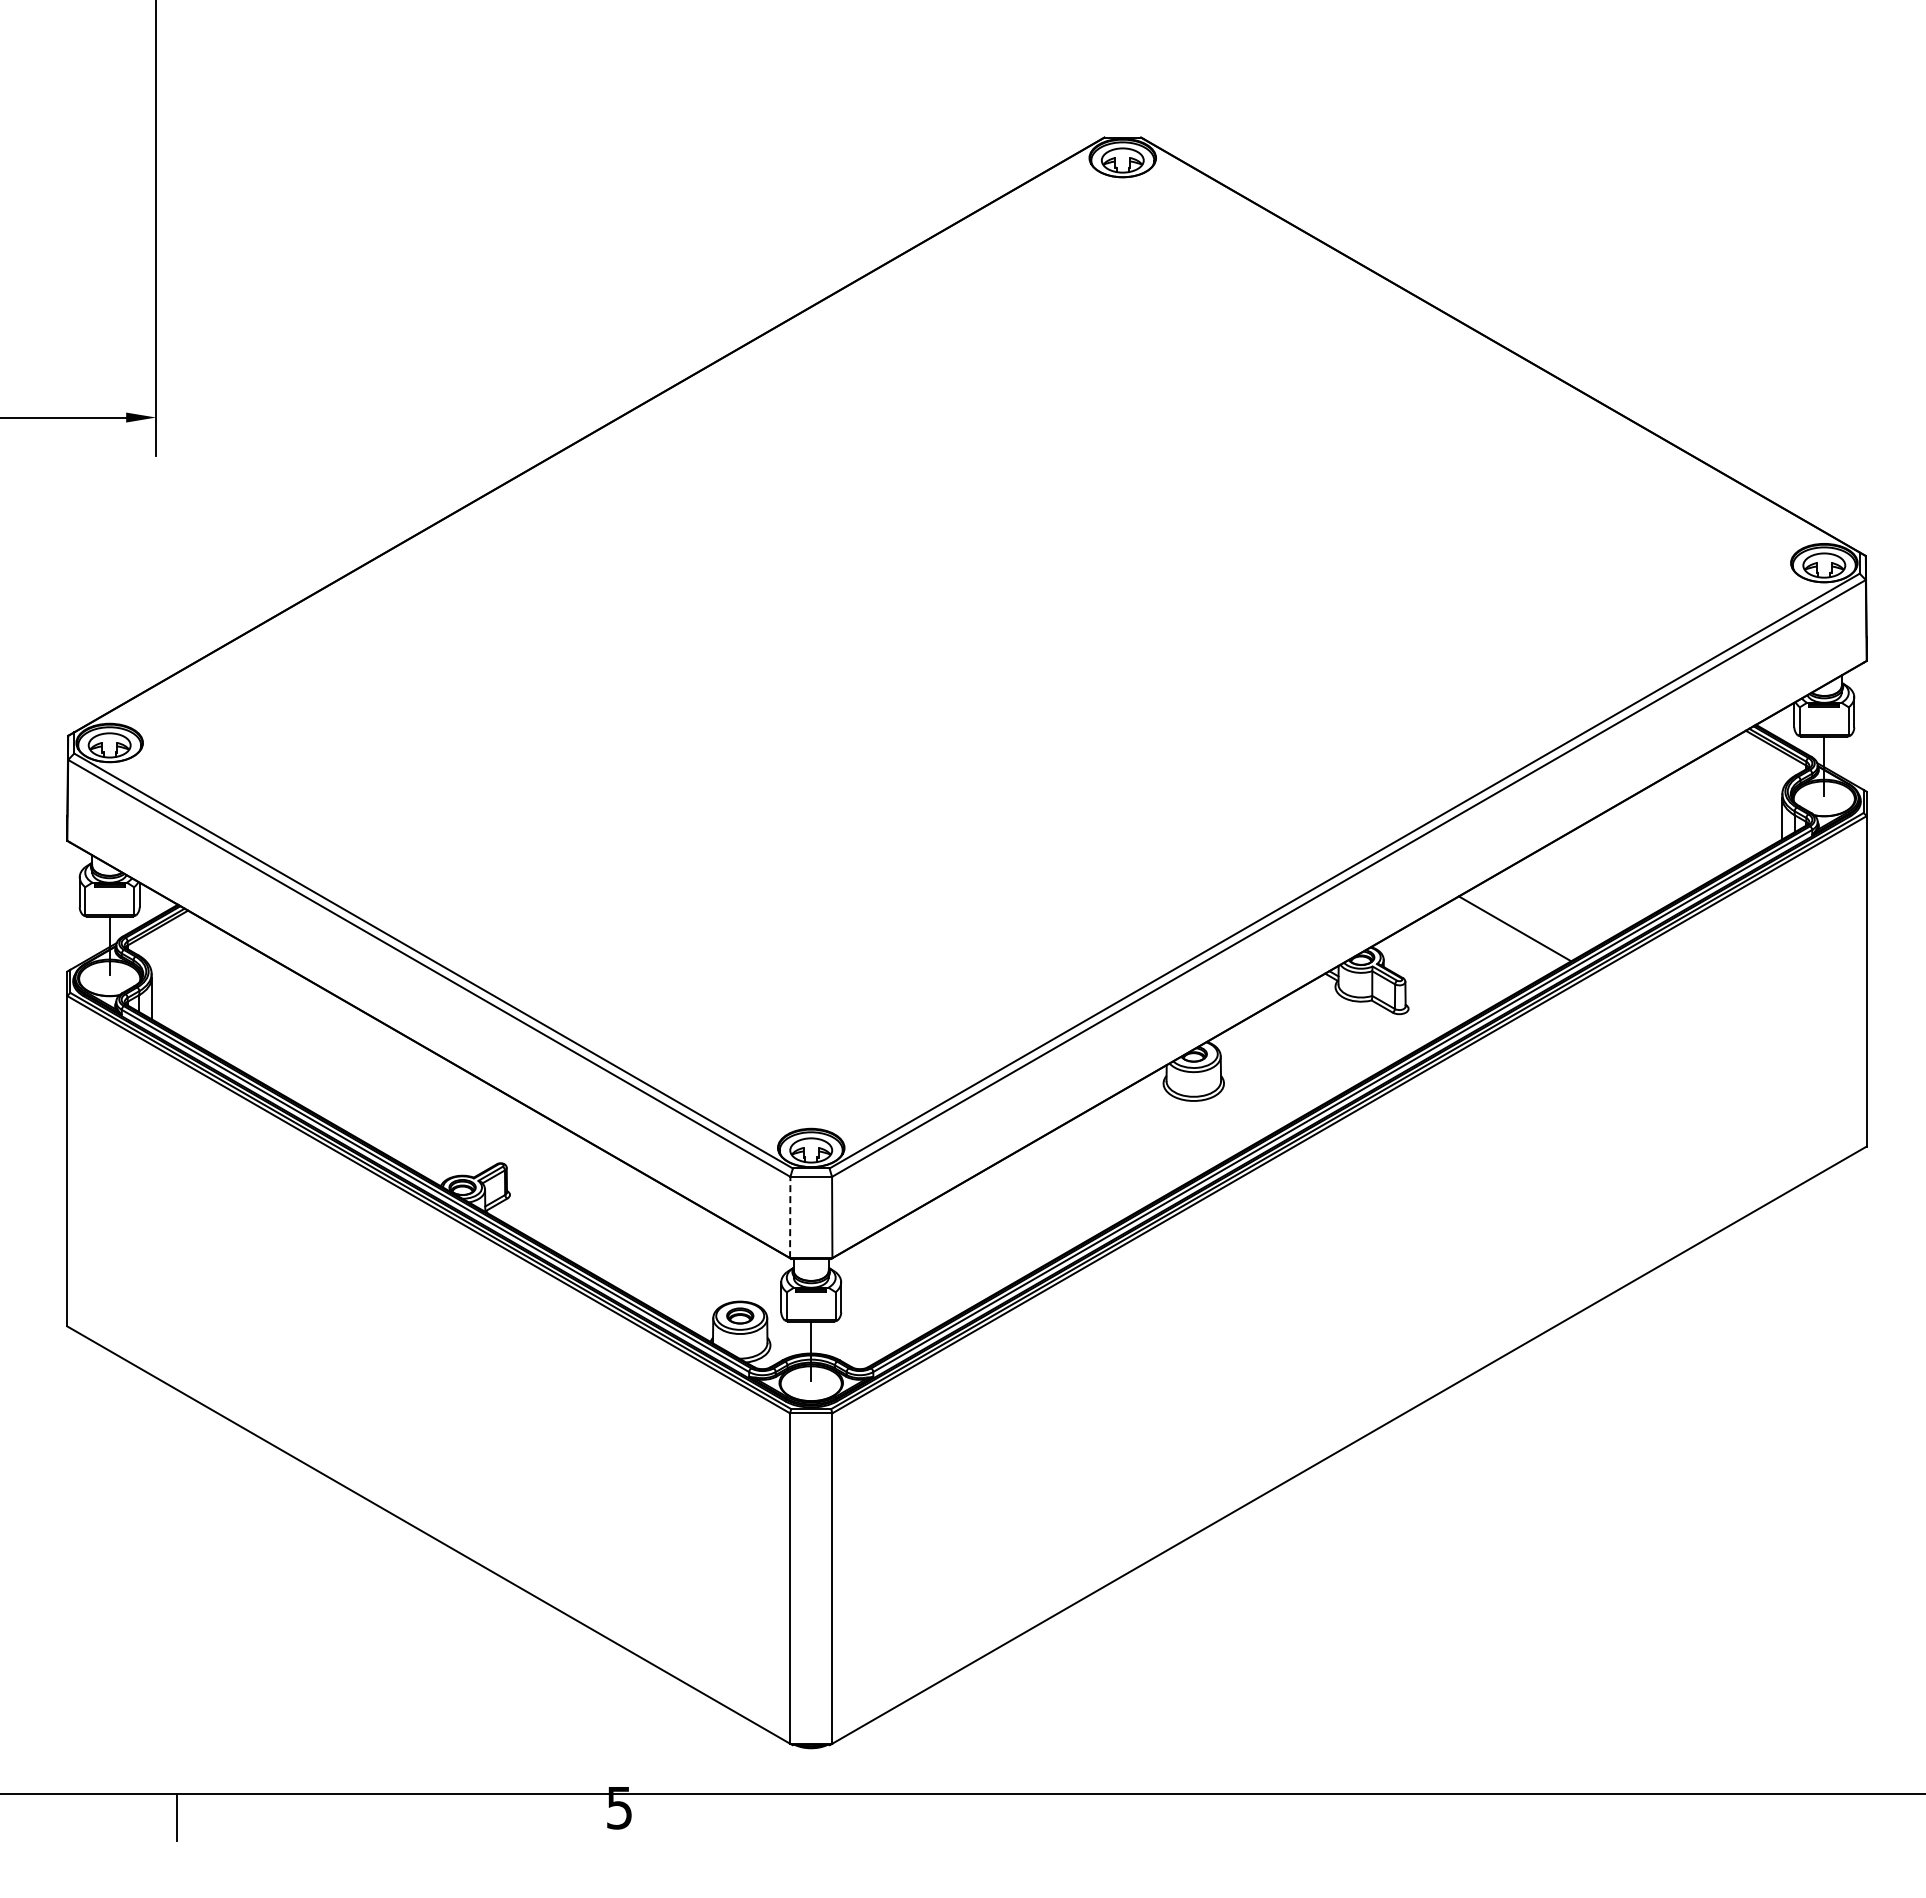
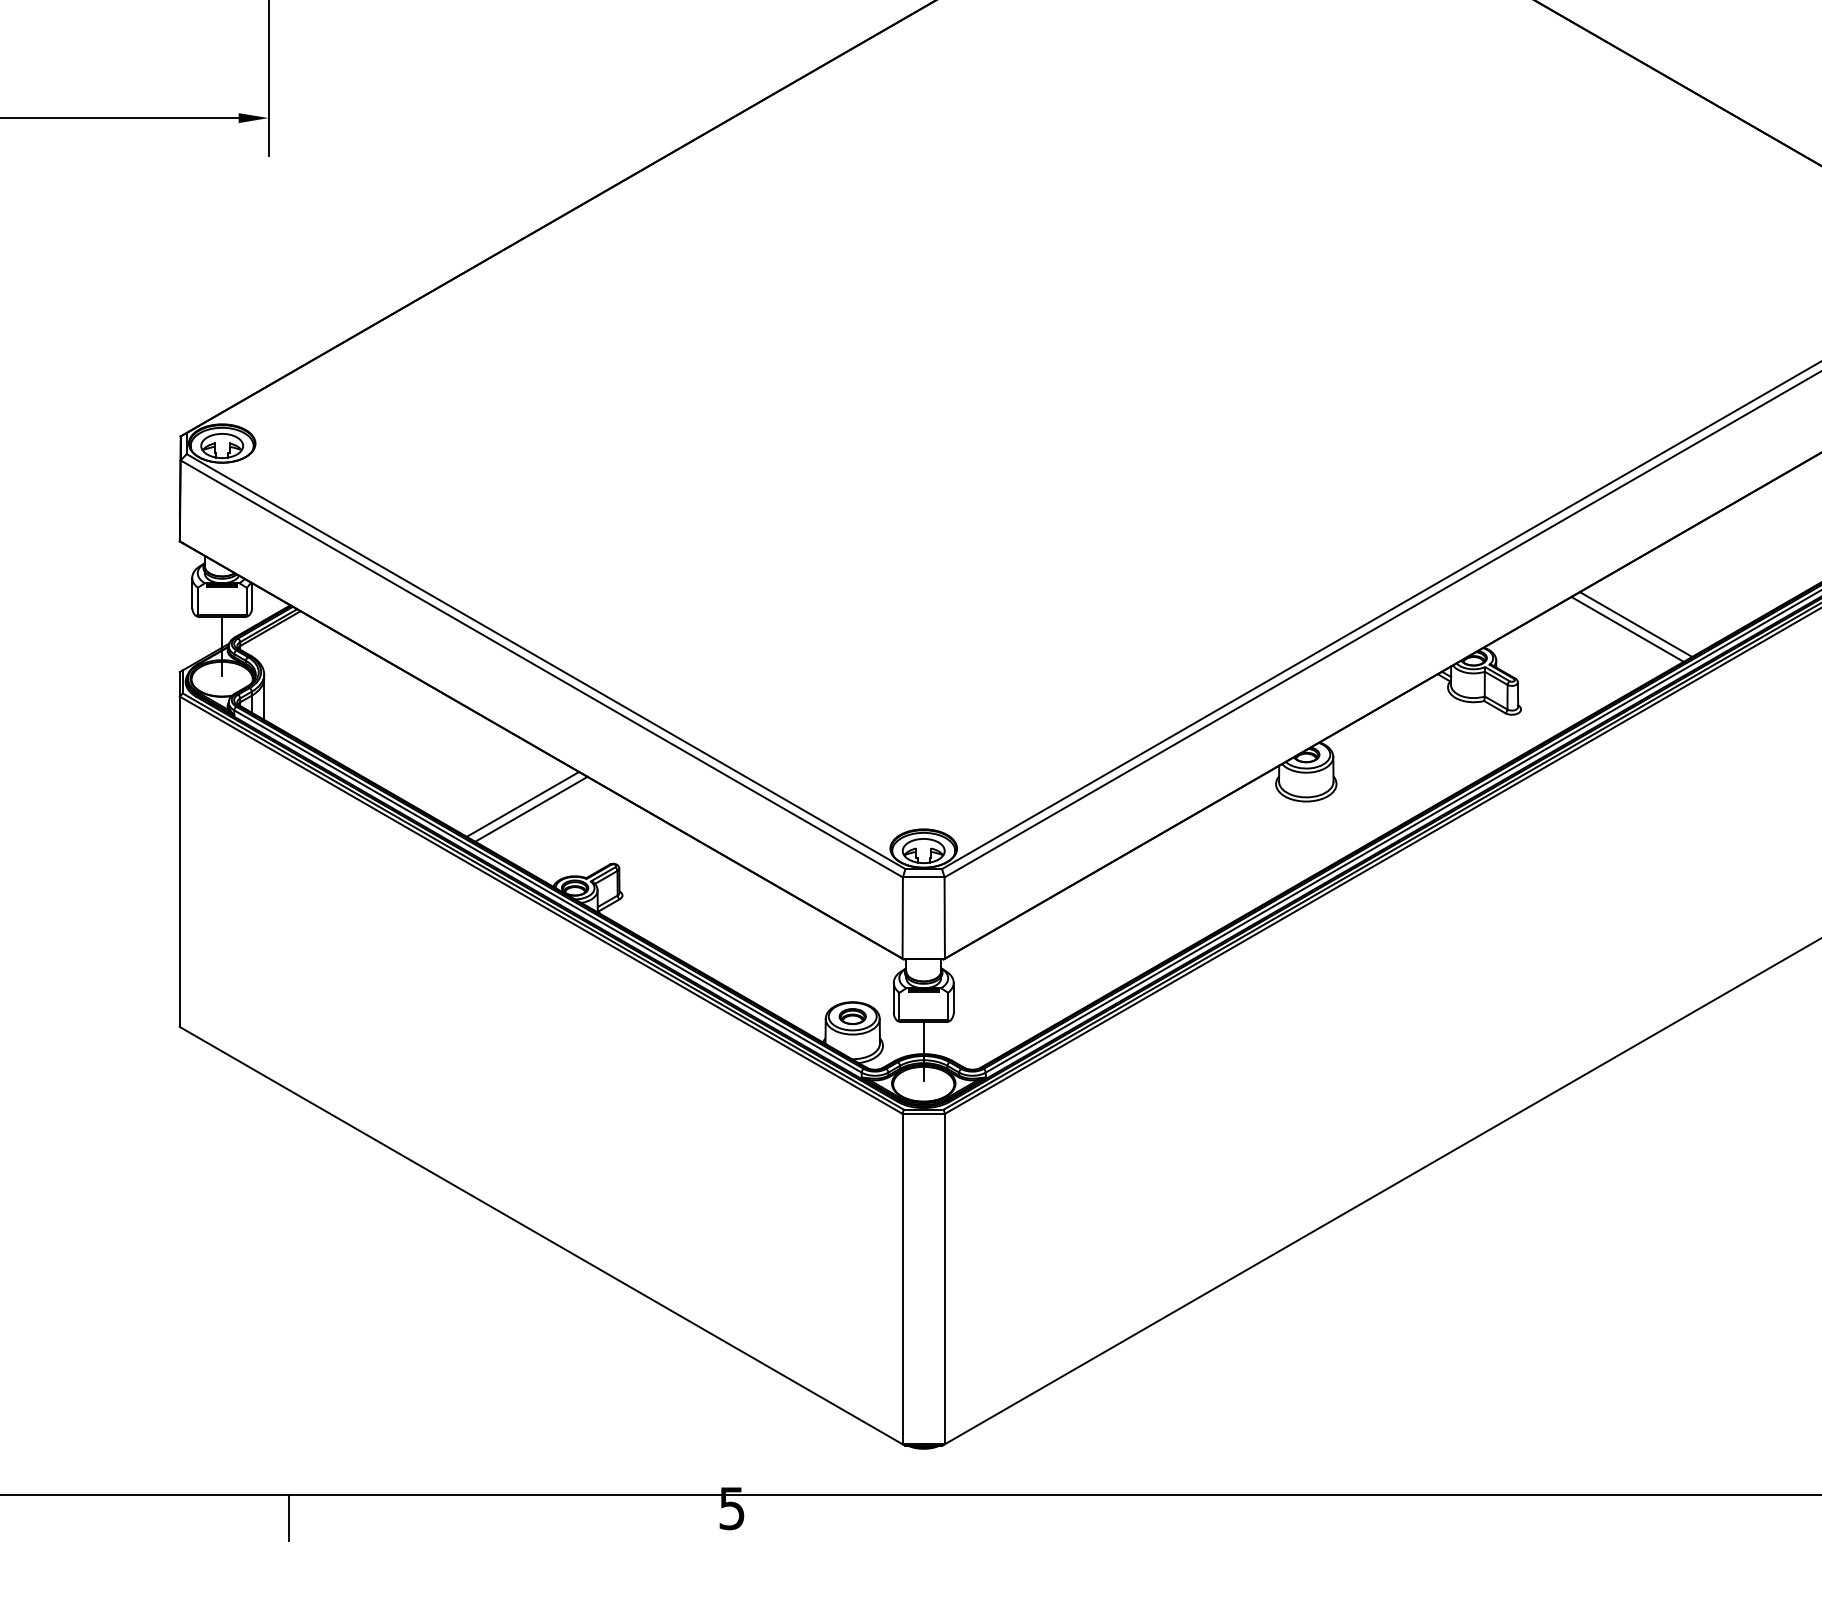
line: (1523, 923) -> (1636, 624), added
line: (410, 1103) -> (523, 804), added
line: (418, 1108) -> (531, 809), added
line: (790, 1217) -> (903, 918), dashed -> solid

